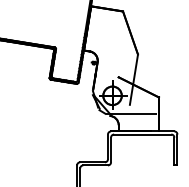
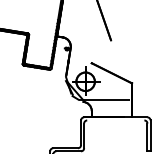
line: (133, 79) -> (106, 65), removed
line: (142, 134) -> (115, 120), removed

